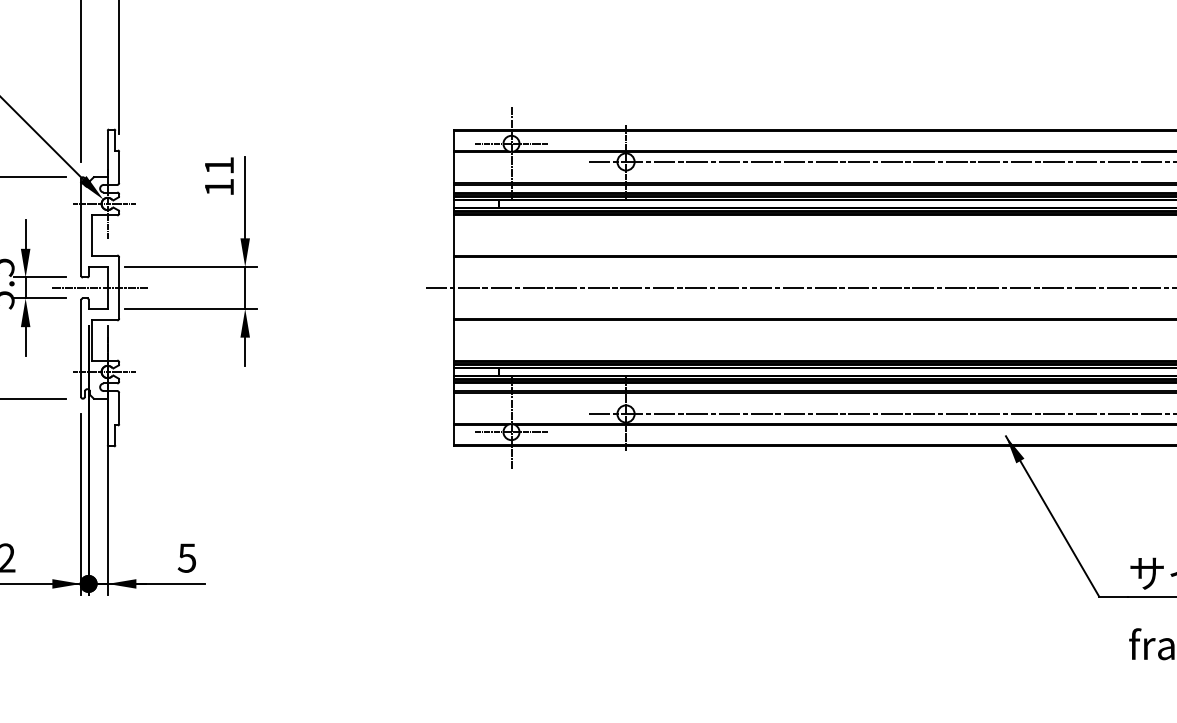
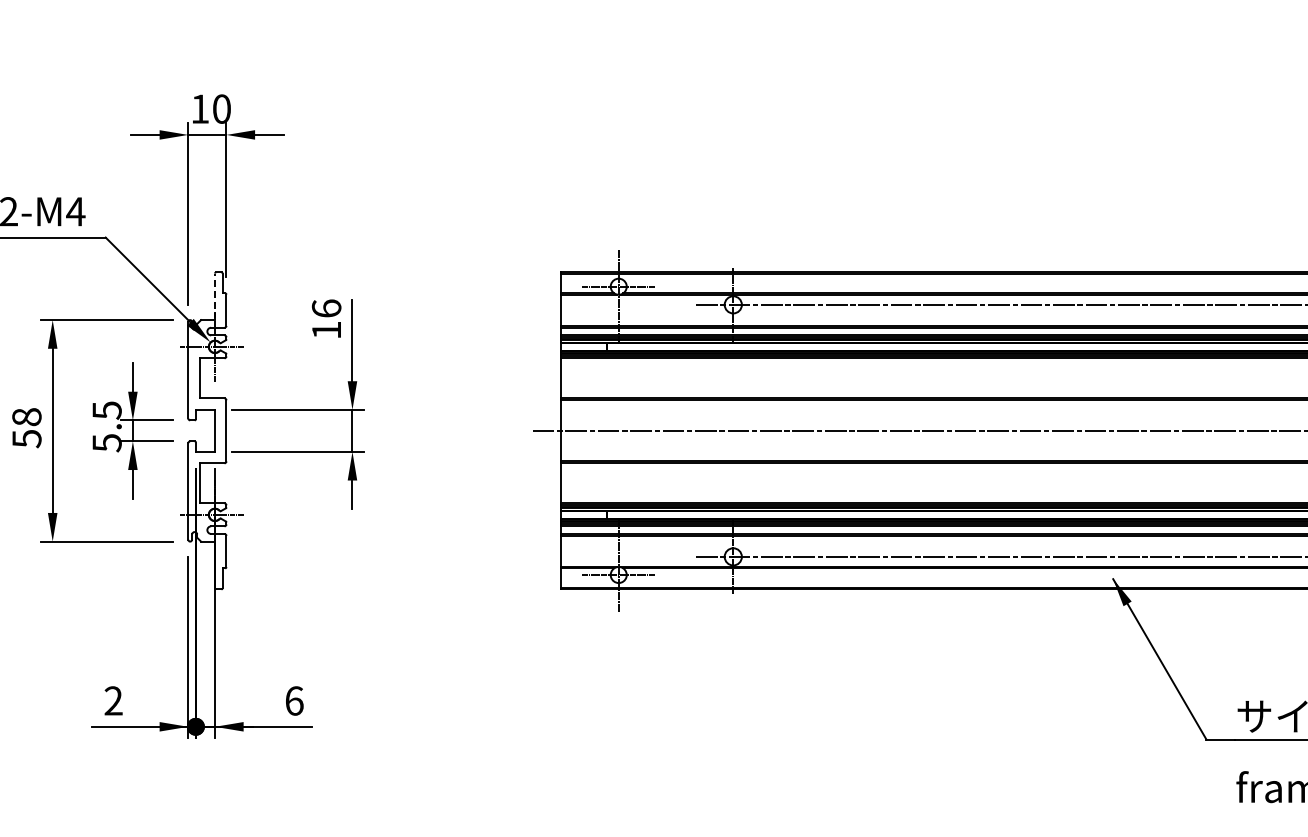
line: (108, 153) -> (215, 296), solid -> dashed
text: (219, 165) -> (326, 308), 11 -> 16
line: (100, 287) -> (207, 430), removed
text: (187, 557) -> (294, 700), 5 -> 6

